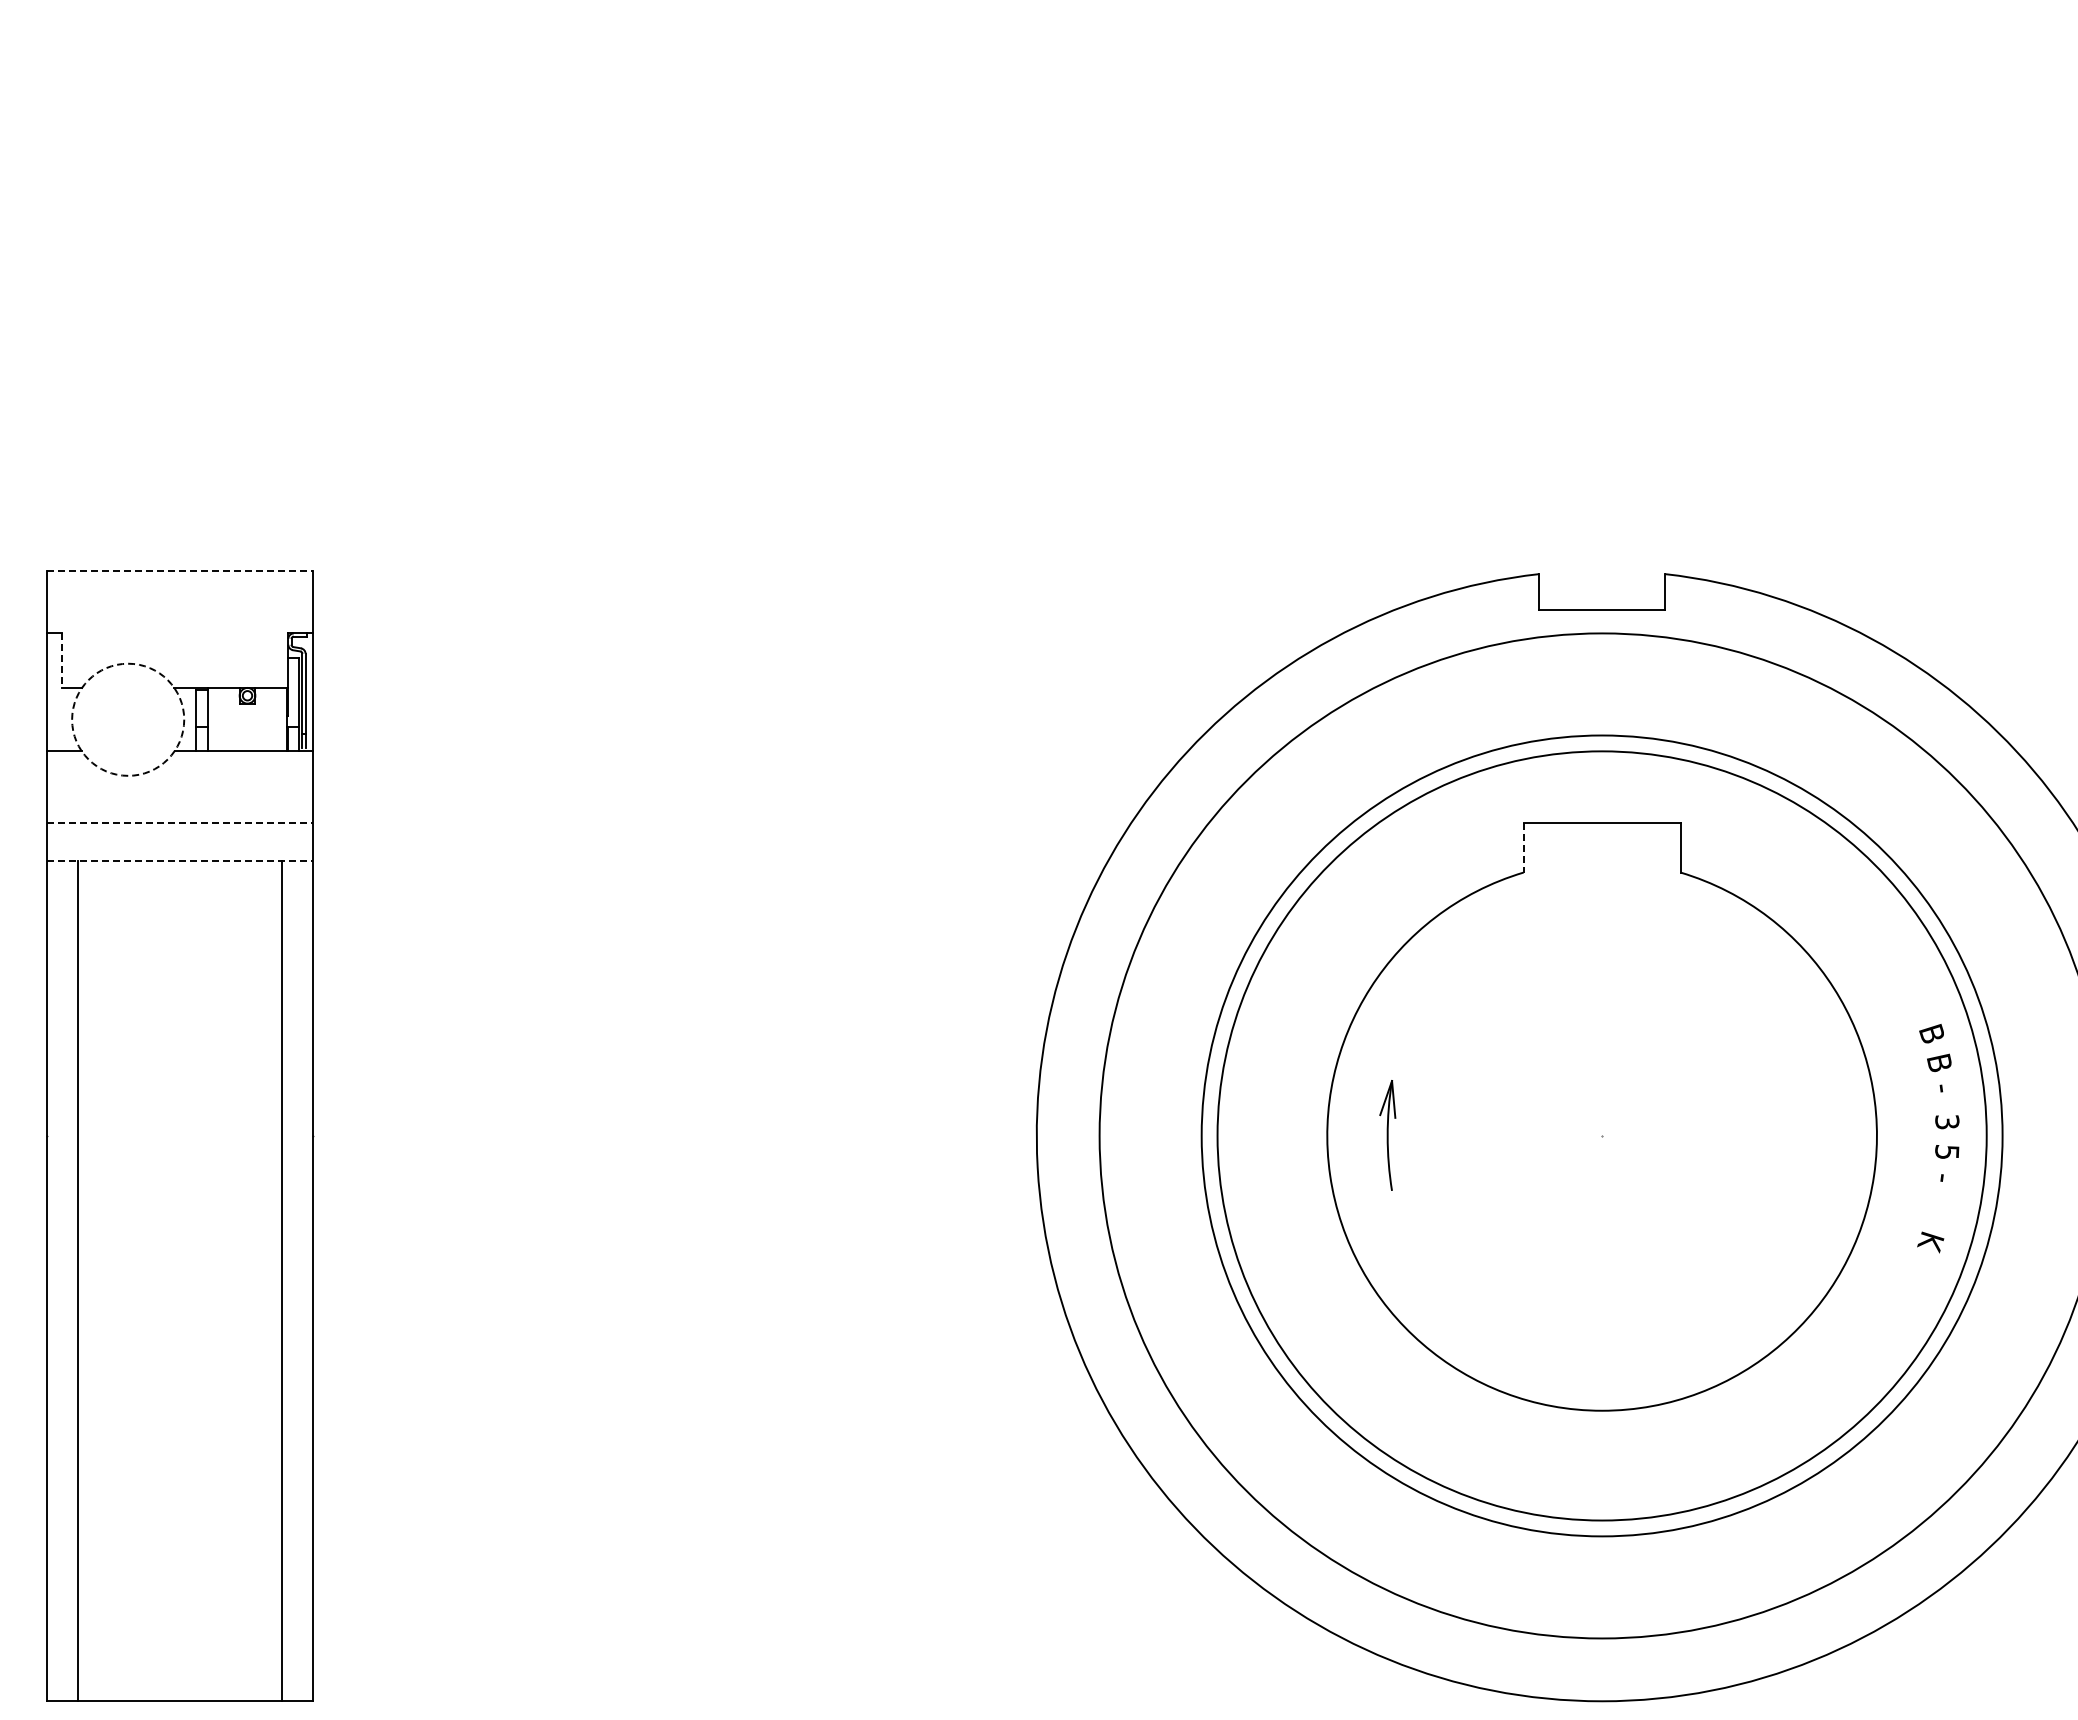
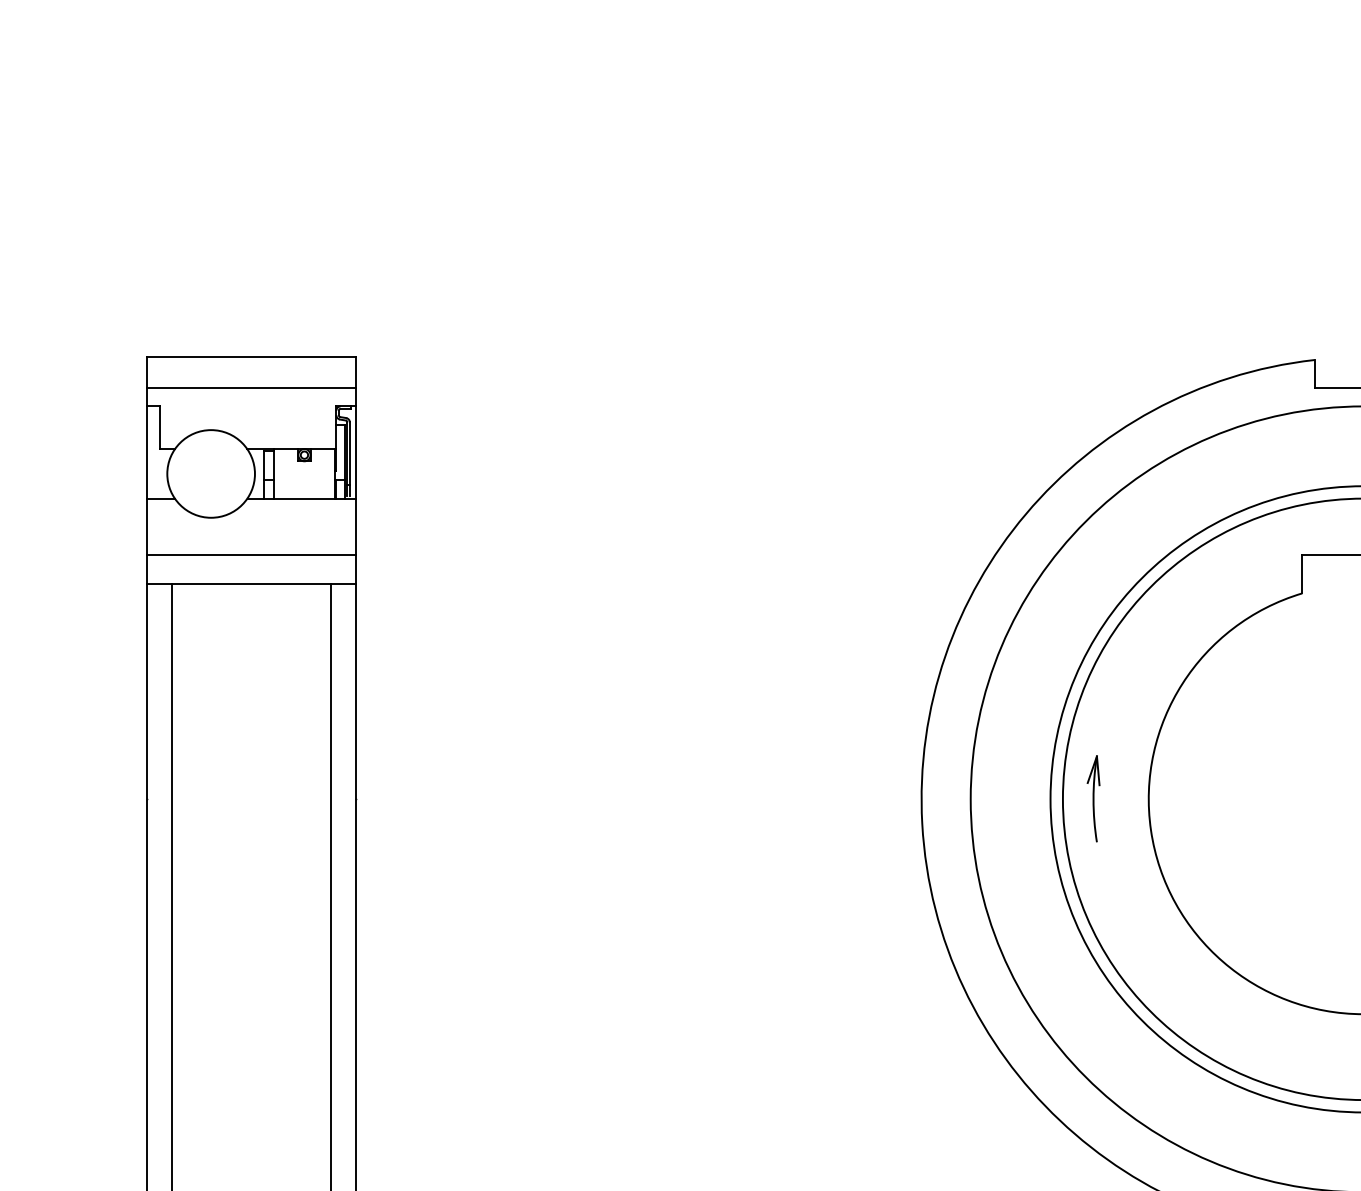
line: (180, 570) -> (252, 357), dashed -> solid
line: (179, 609) -> (251, 387), added
line: (62, 661) -> (159, 428), dashed -> solid
circle: (128, 719) -> (211, 473), dashed -> solid
line: (180, 823) -> (252, 555), dashed -> solid
line: (1523, 848) -> (1302, 574), dashed -> solid
line: (180, 861) -> (252, 584), dashed -> solid
part: (1387, 1135) -> (1093, 798), moved

